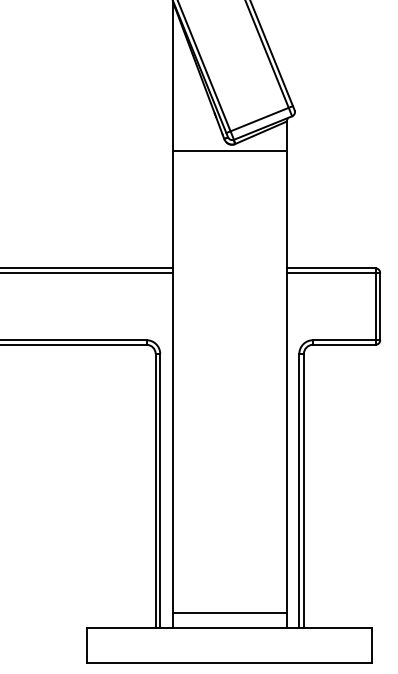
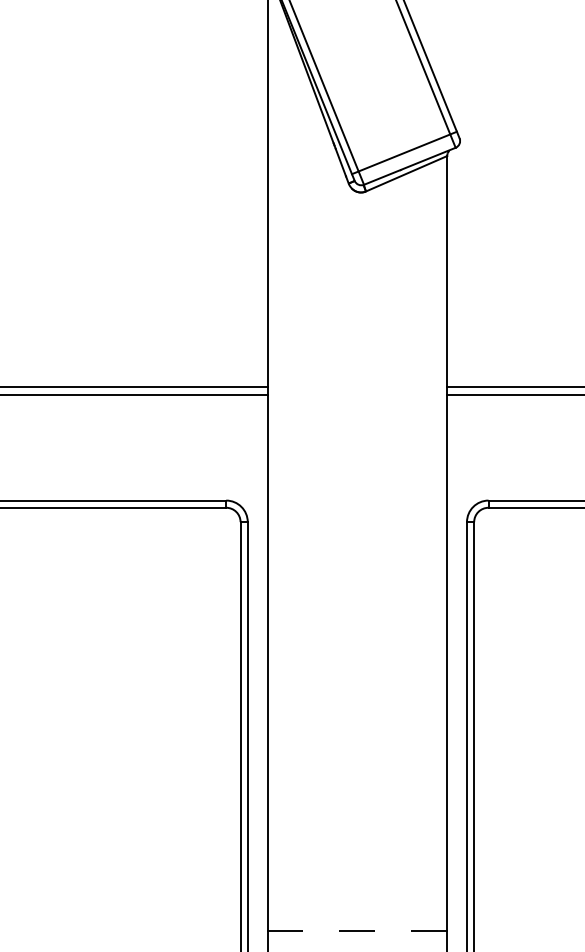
line: (229, 151) -> (356, 203), removed
line: (230, 613) -> (358, 931), solid -> dashed

